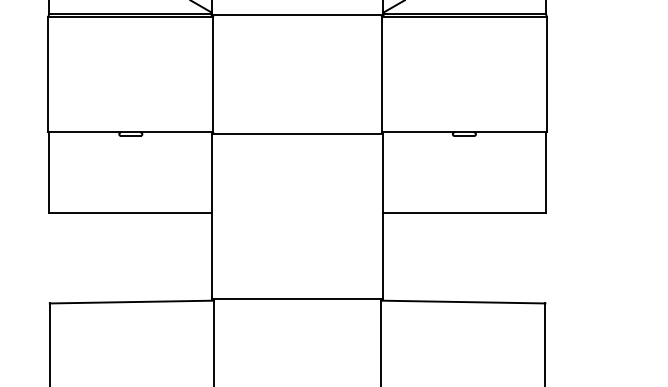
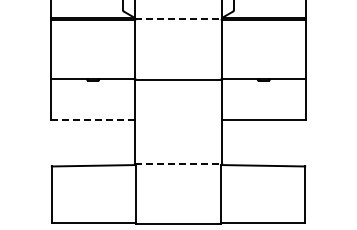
line: (297, 15) -> (178, 19), solid -> dashed
line: (131, 213) -> (93, 120), solid -> dashed
line: (297, 299) -> (178, 164), solid -> dashed

